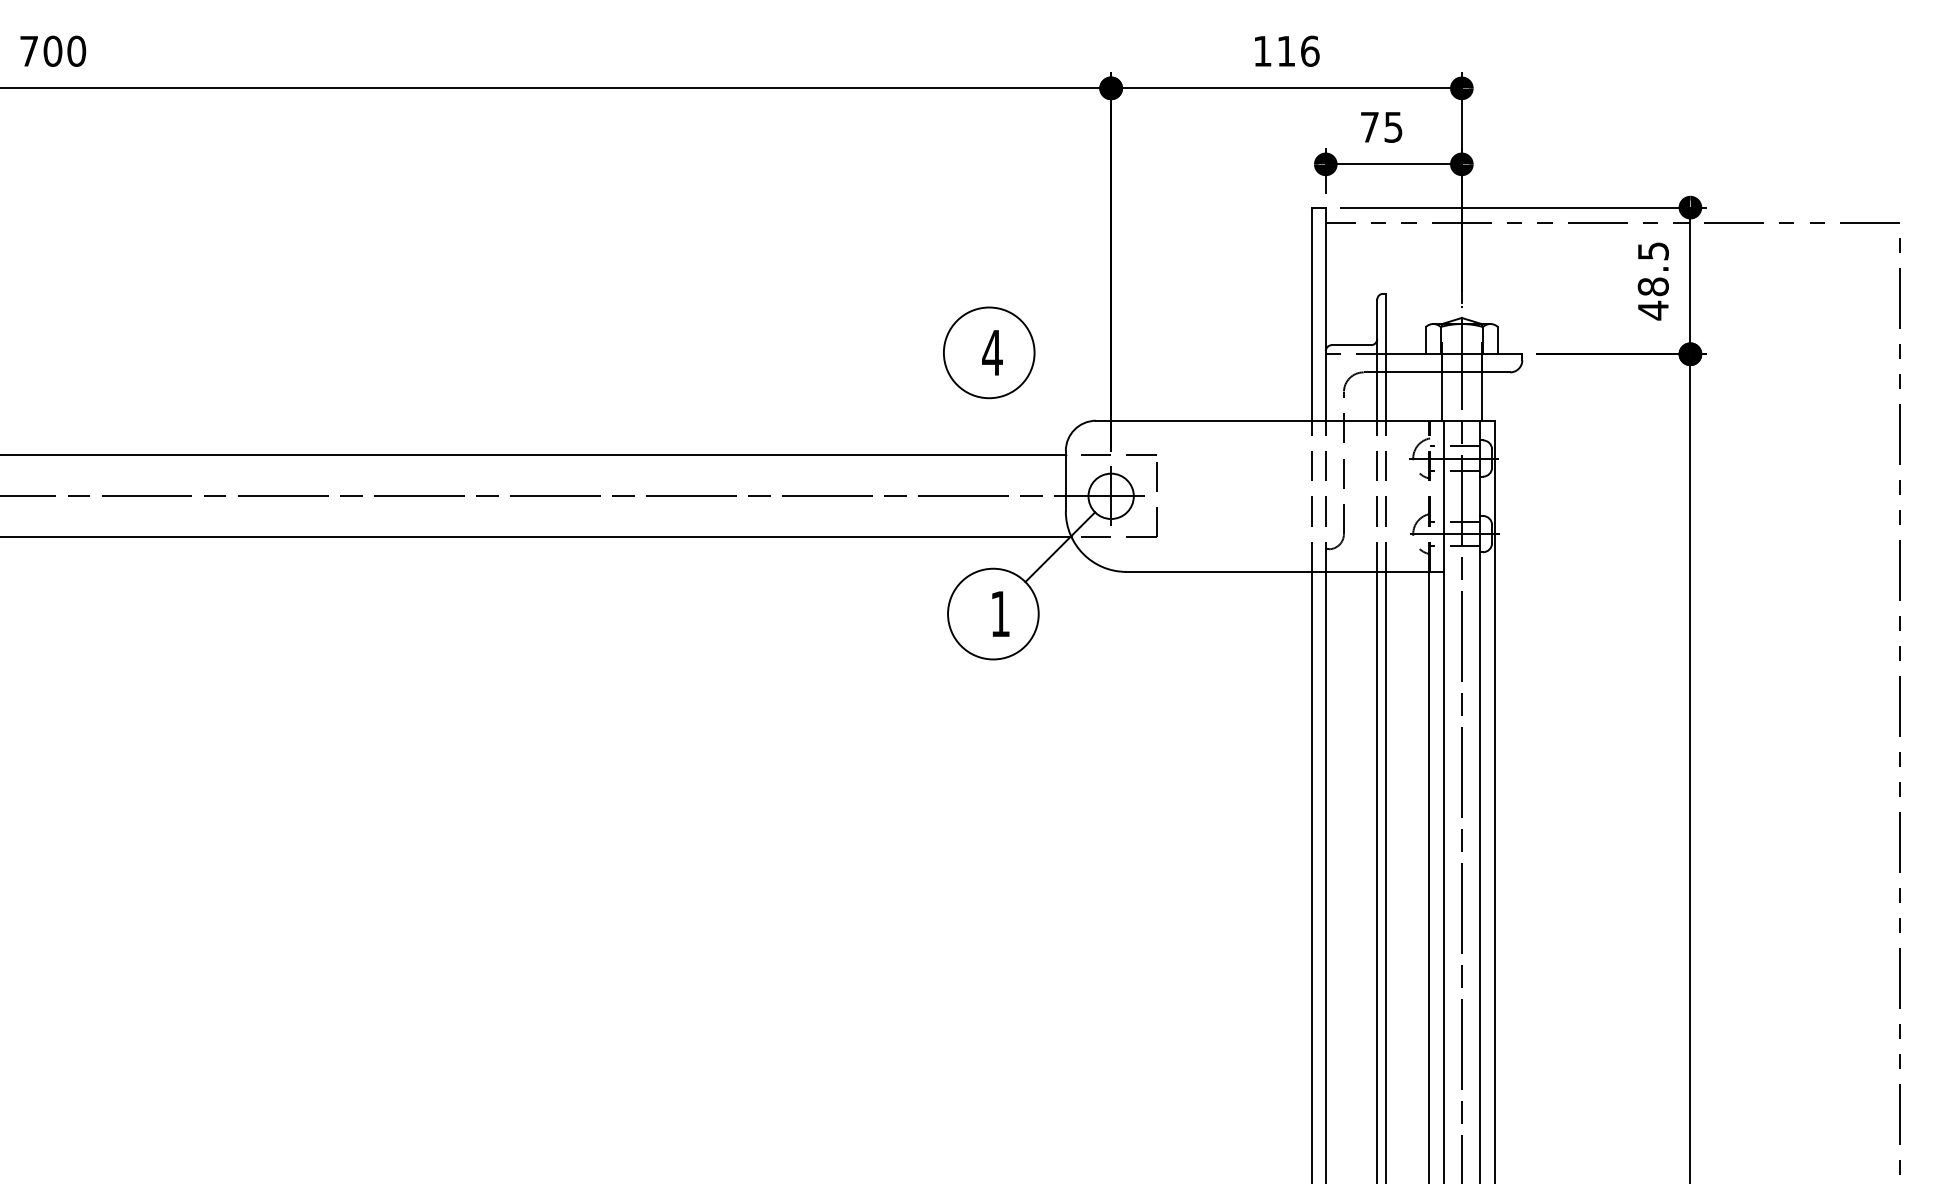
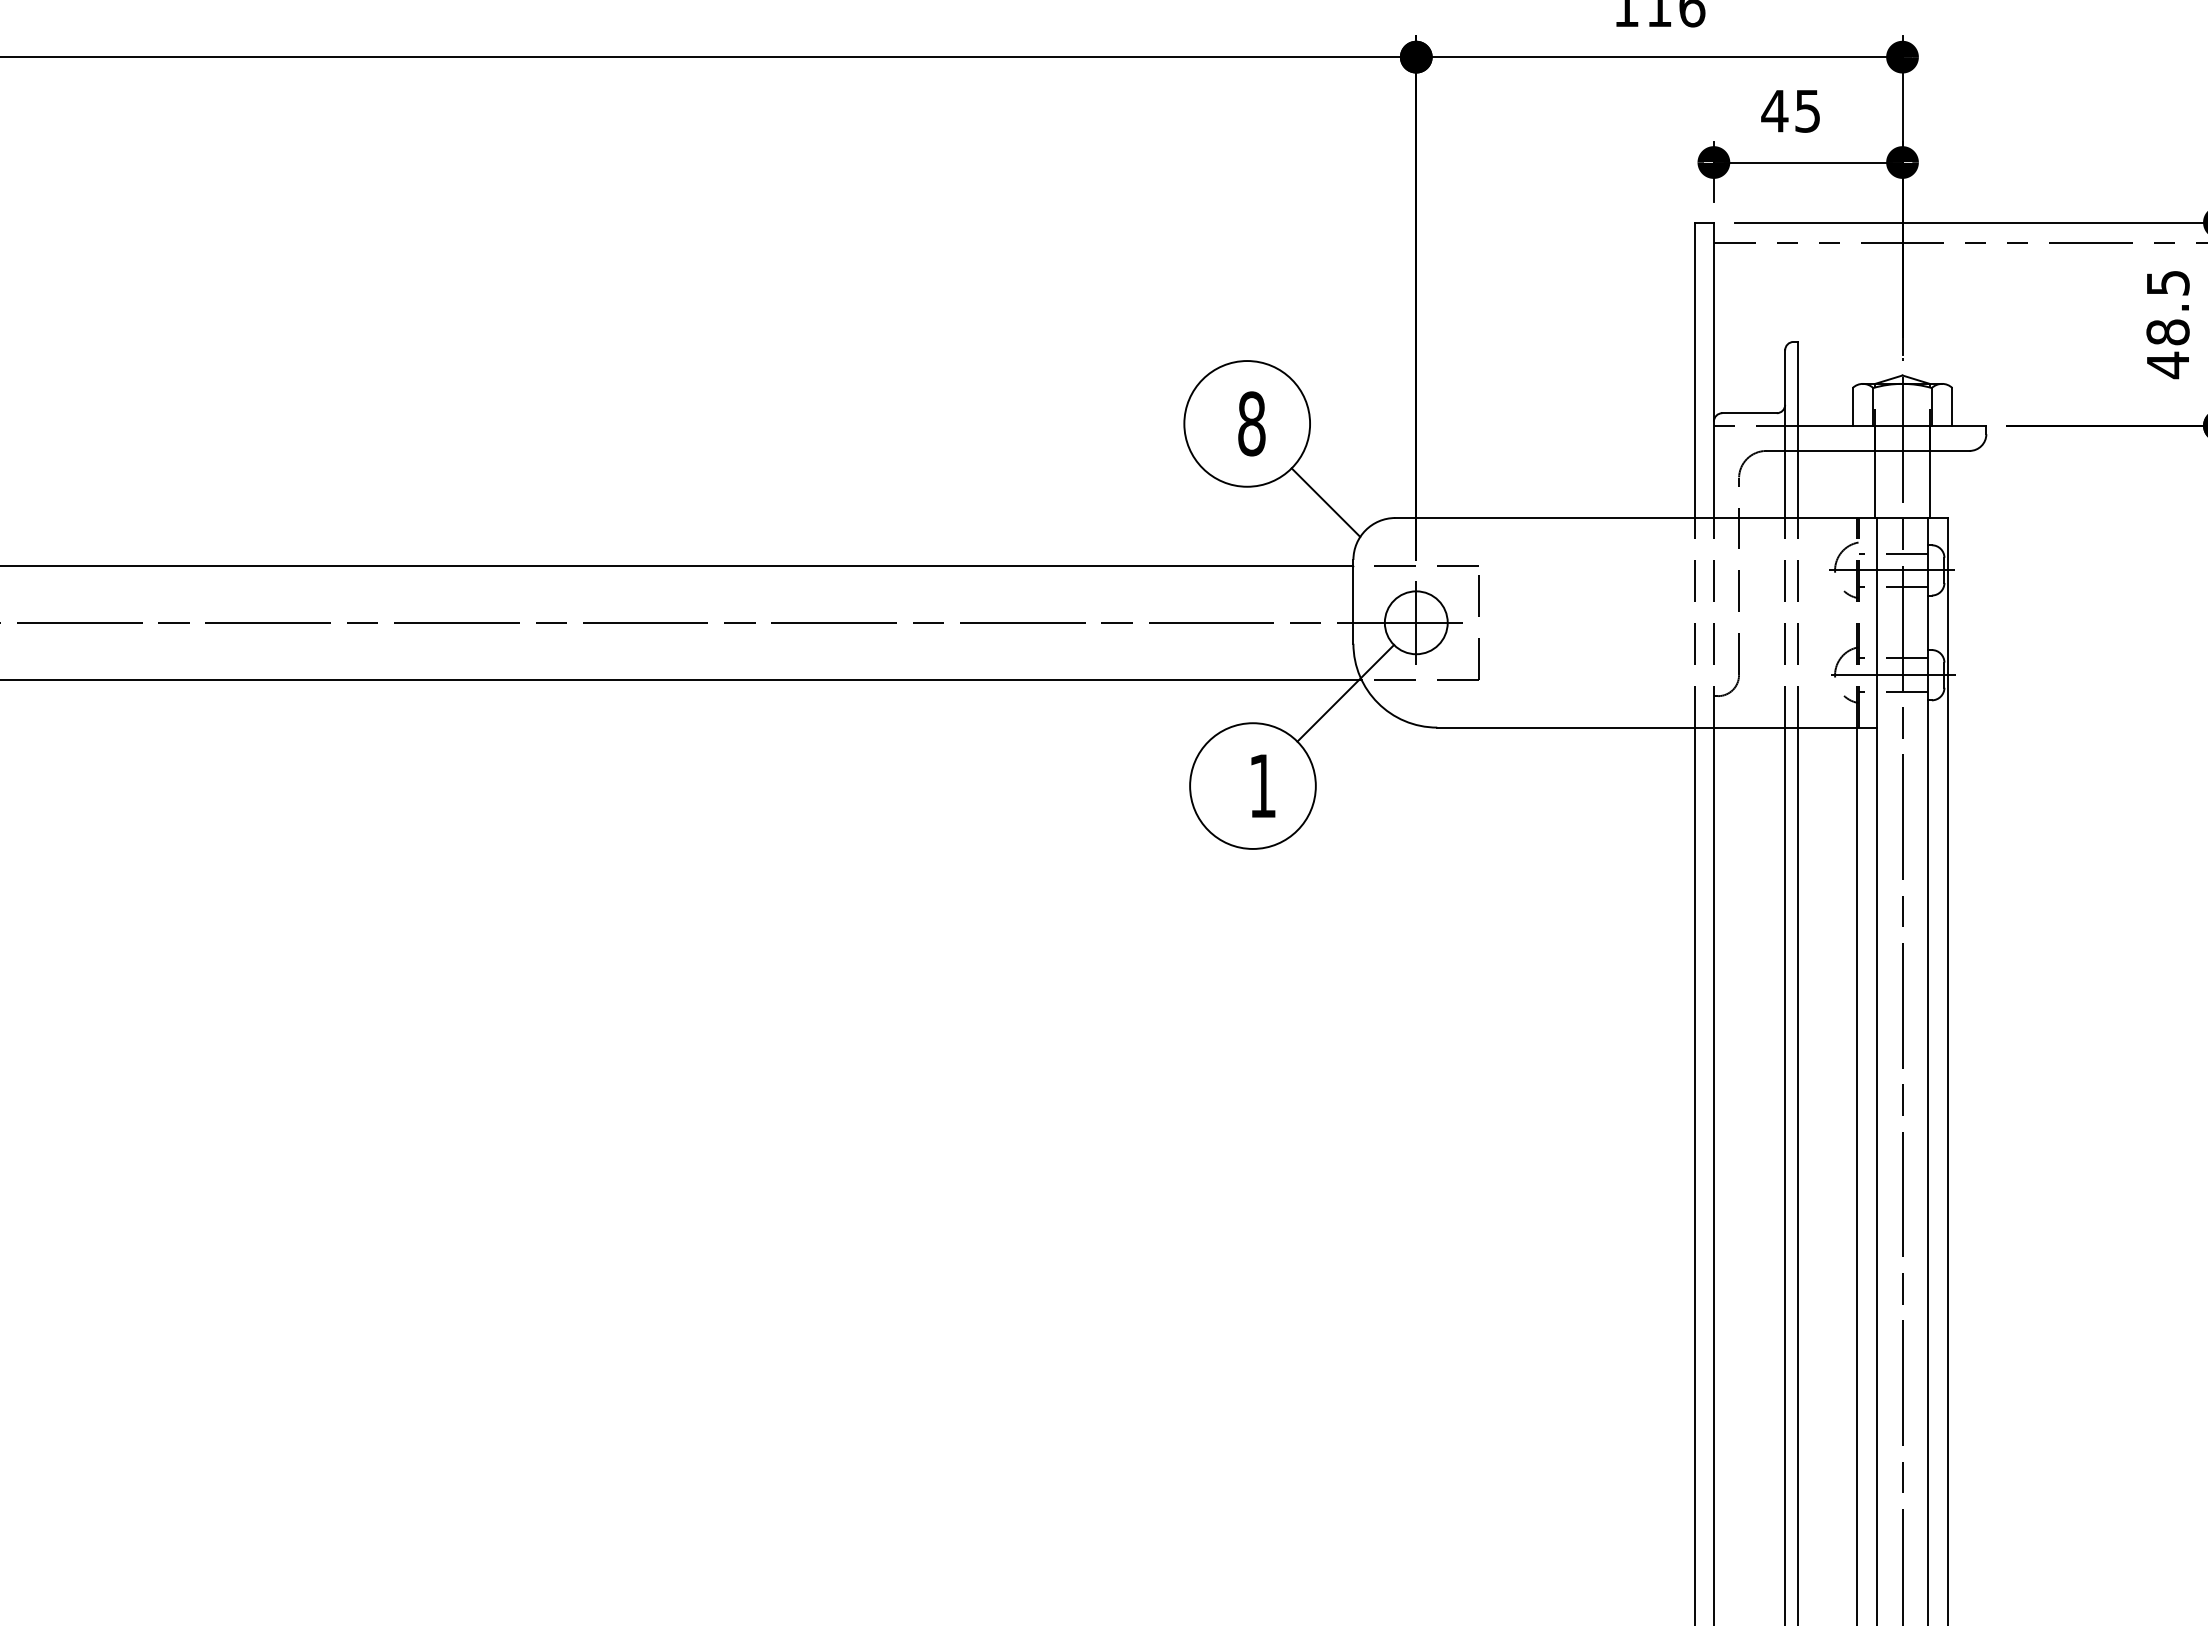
text: (1369, 127) -> (1774, 111), 75 -> 45
text: (992, 352) -> (1251, 423), 4 -> 8
line: (1045, 409) -> (1325, 502), added

